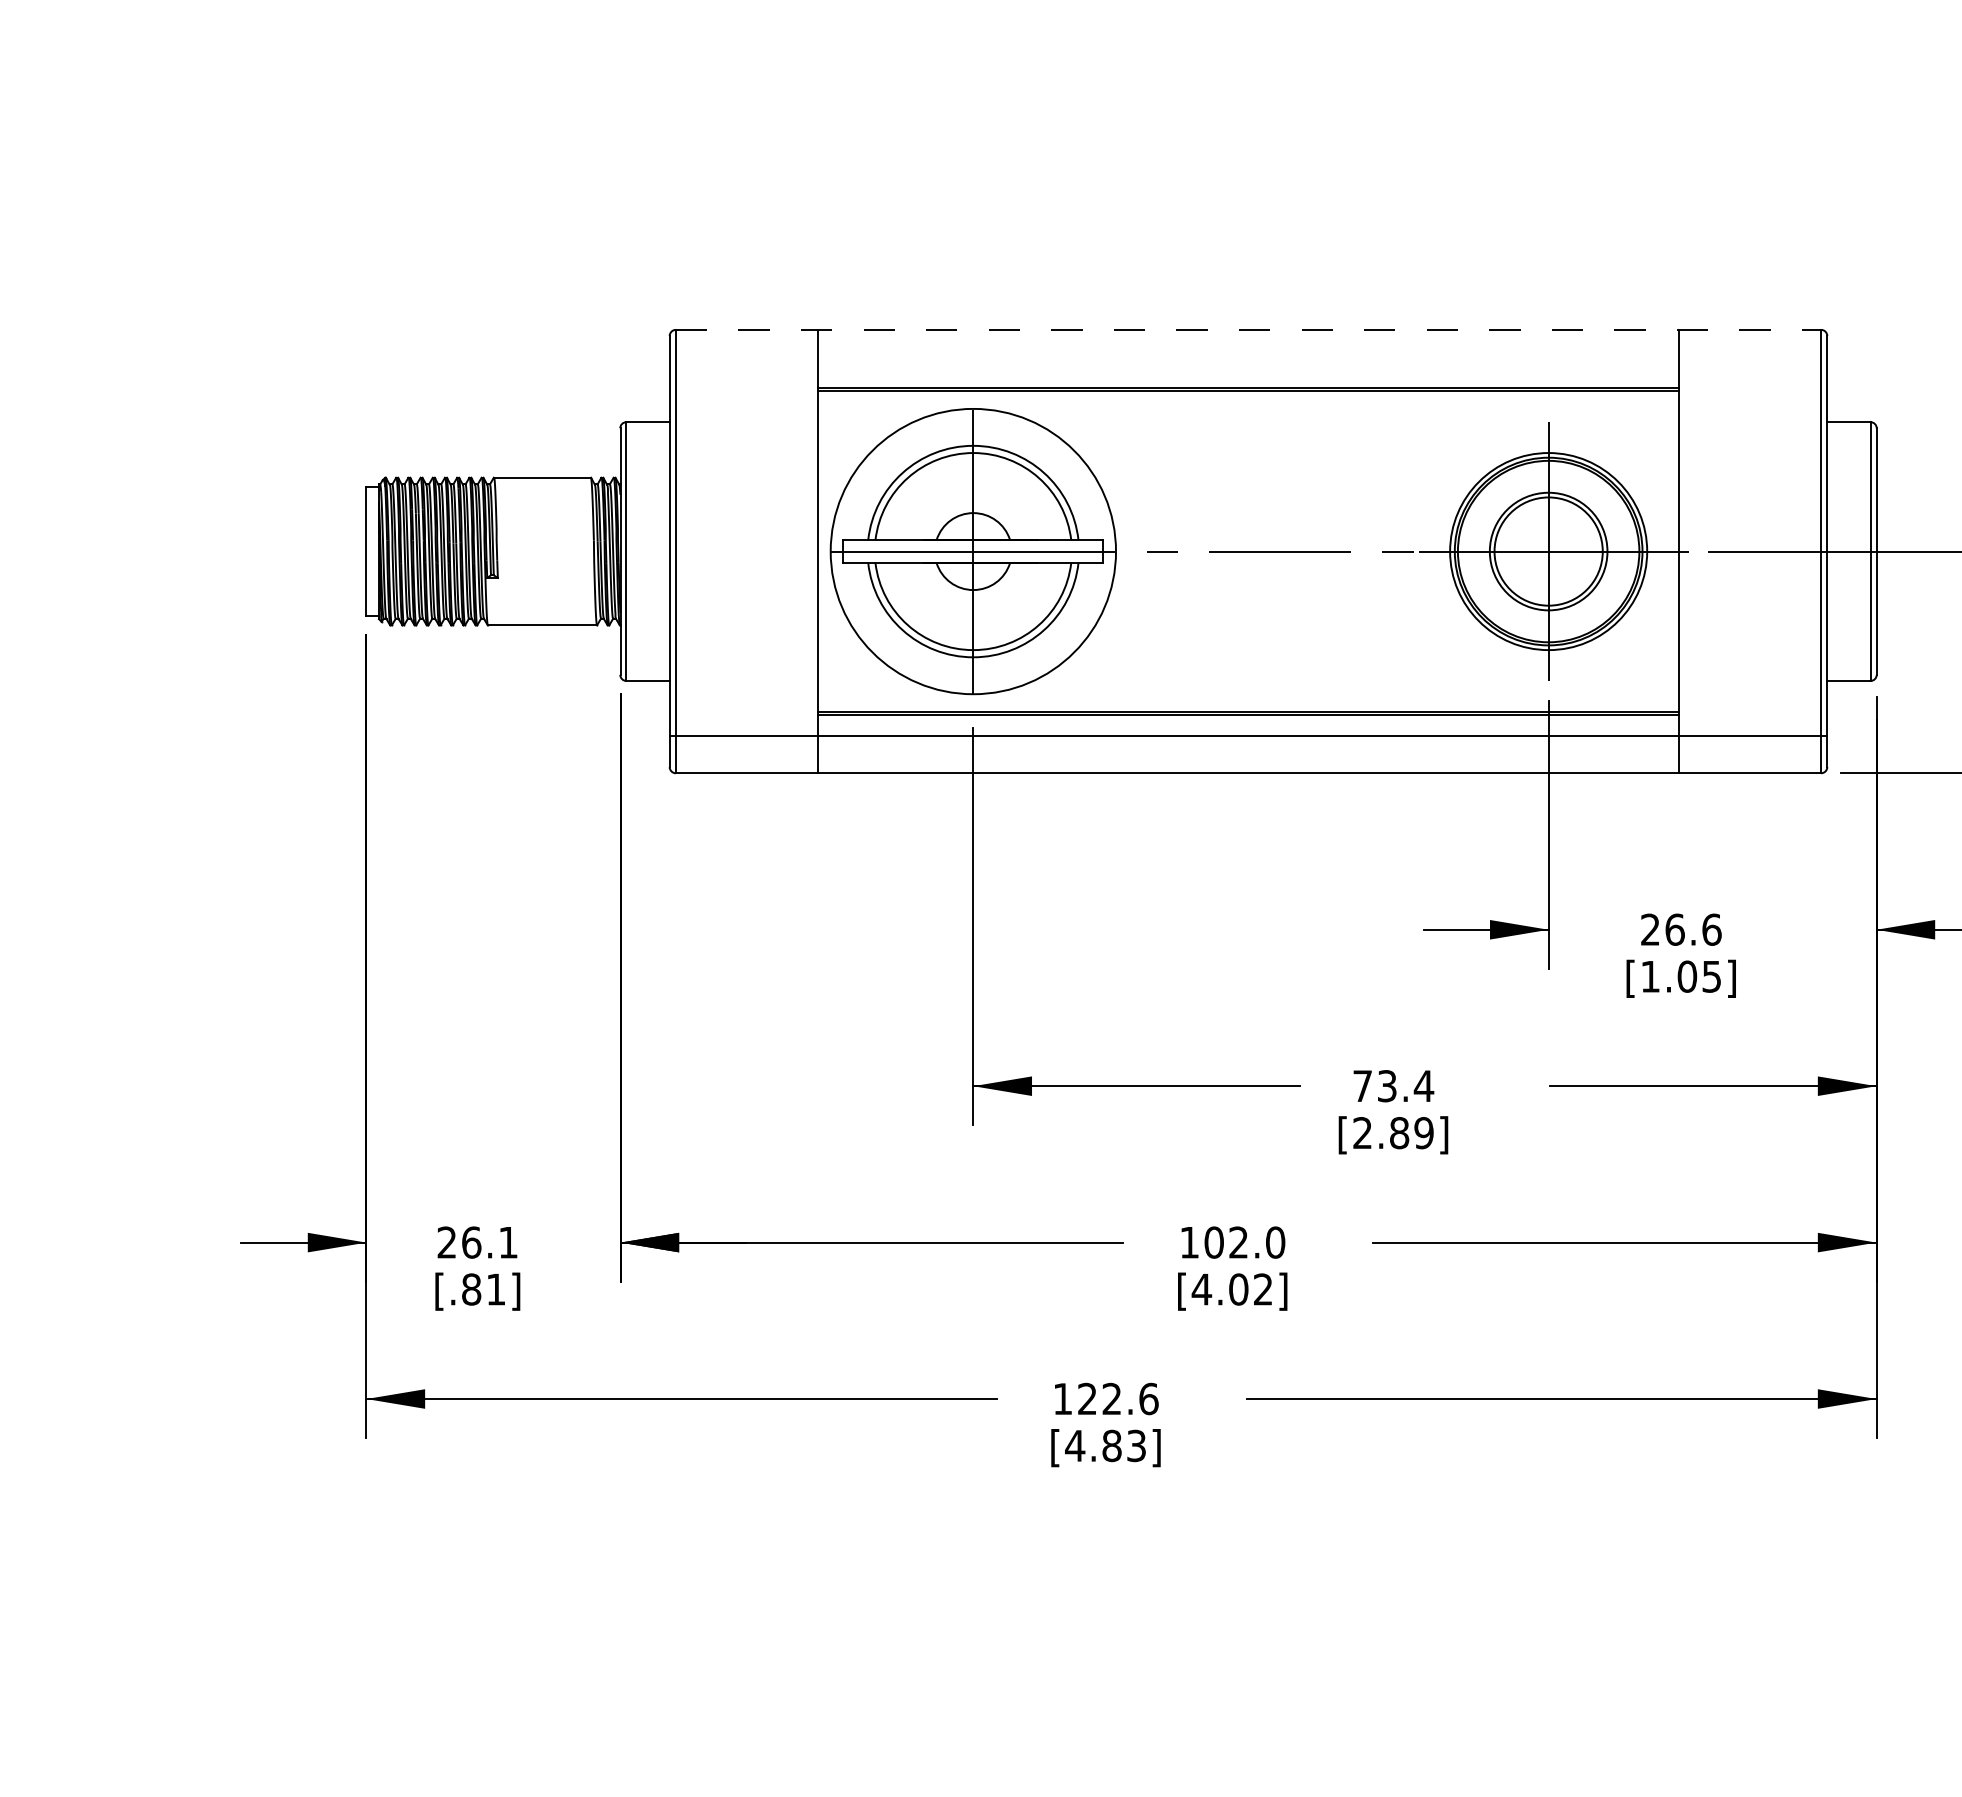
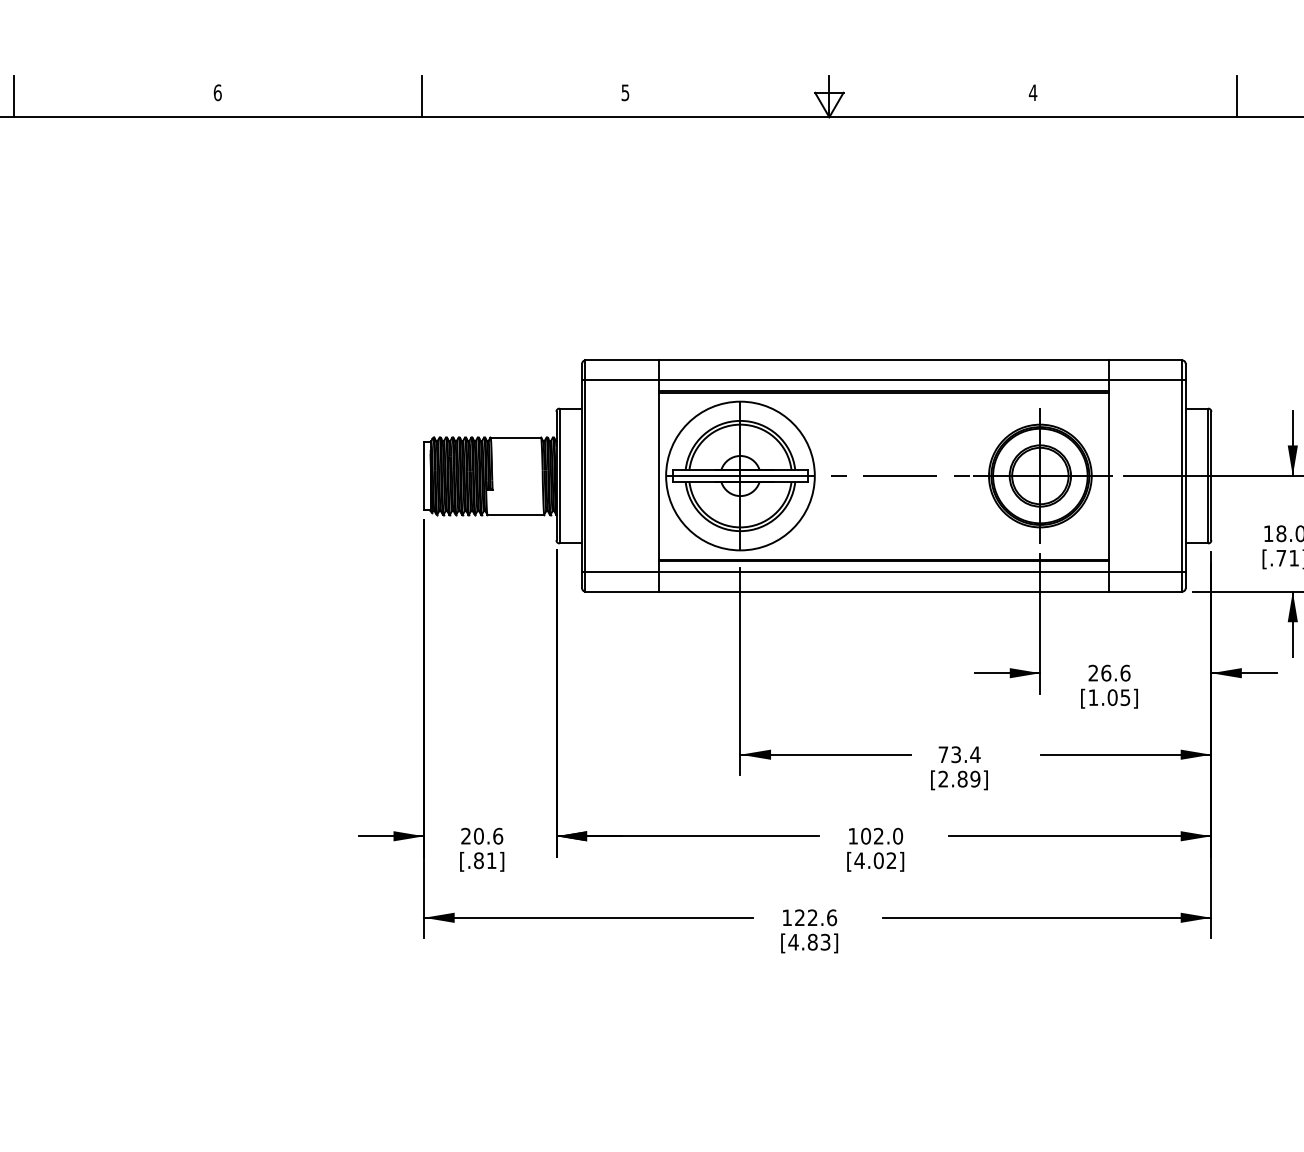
line: (1247, 329) -> (883, 360), dashed -> solid
line: (1247, 366) -> (883, 379), added
text: (489, 1241) -> (488, 835), 26.1 -> 20.6

